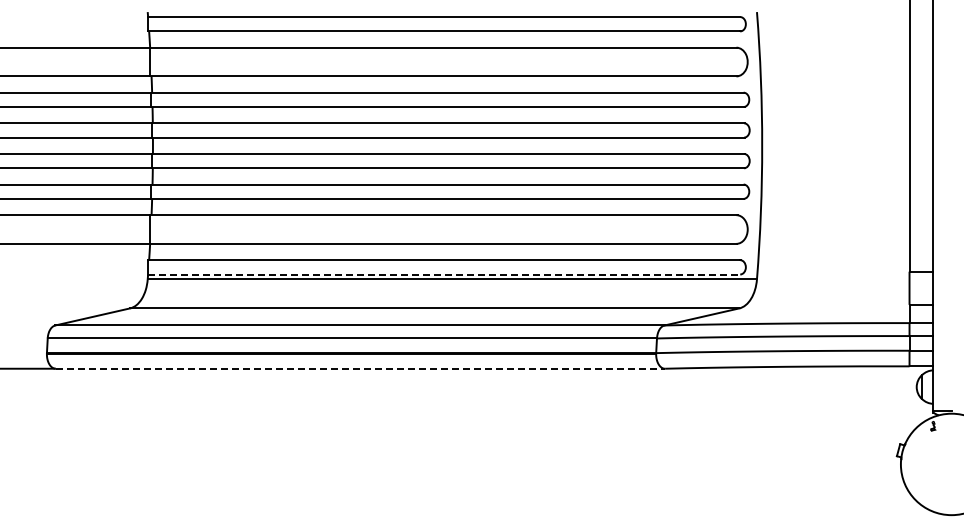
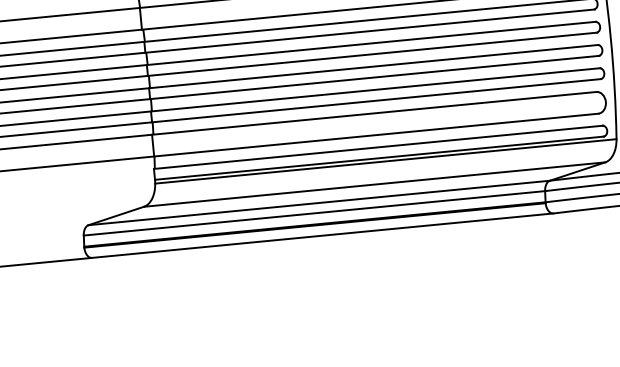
line: (444, 274) -> (379, 158), dashed -> solid
line: (360, 368) -> (322, 235), dashed -> solid

